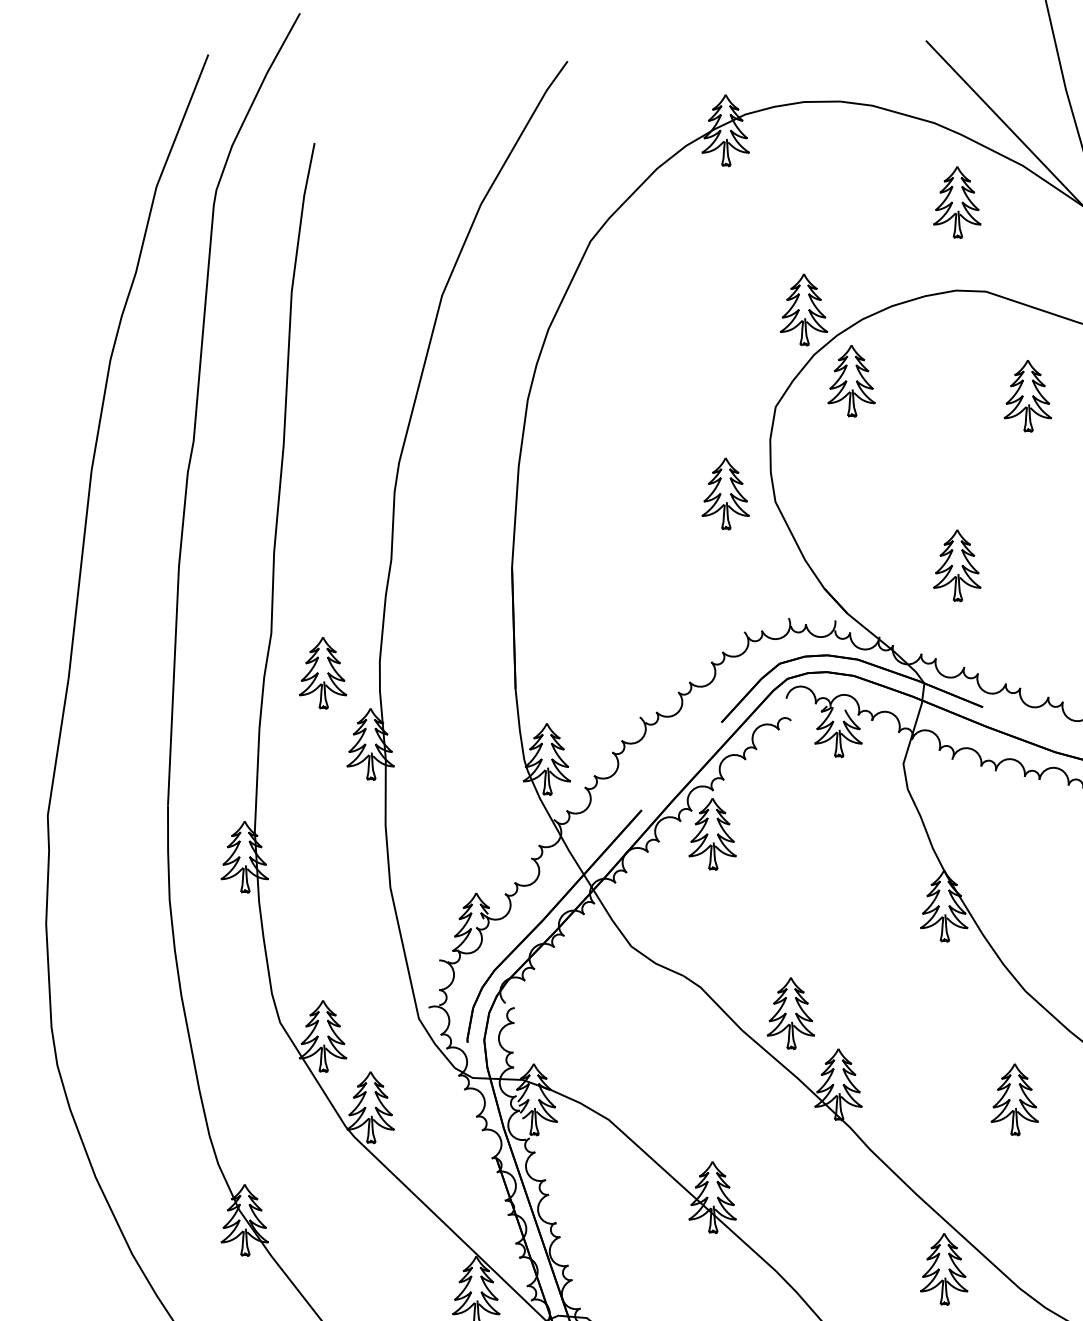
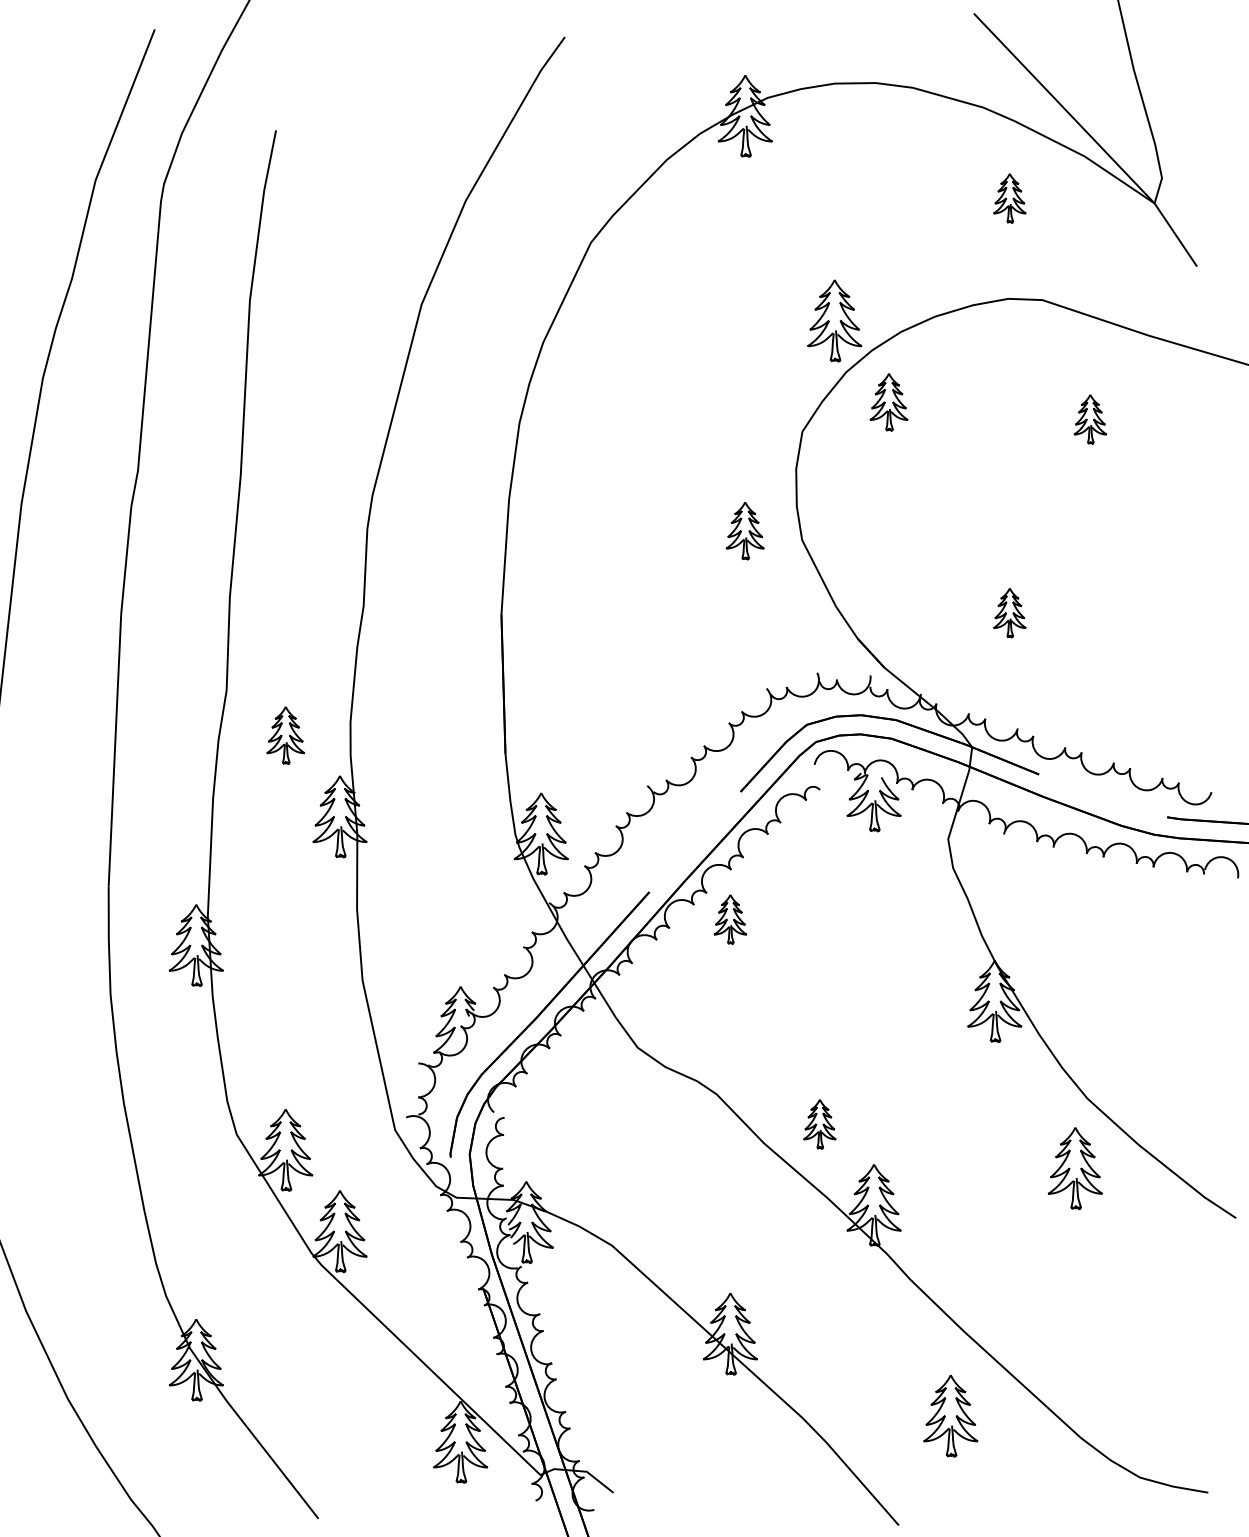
part: (957, 202) -> (1009, 198), size x0.6
part: (851, 381) -> (888, 402), size x0.7
part: (1028, 396) -> (1090, 419), size x0.6
part: (724, 493) -> (744, 530), size x0.7
part: (957, 565) -> (1009, 612), size x0.6
part: (322, 673) -> (285, 735), size x0.7
part: (712, 834) -> (730, 919), size x0.6
part: (790, 1013) -> (819, 1124), size x0.6
part: (1014, 1099) -> (1074, 1168), moved
part: (943, 1269) -> (950, 1416), moved

